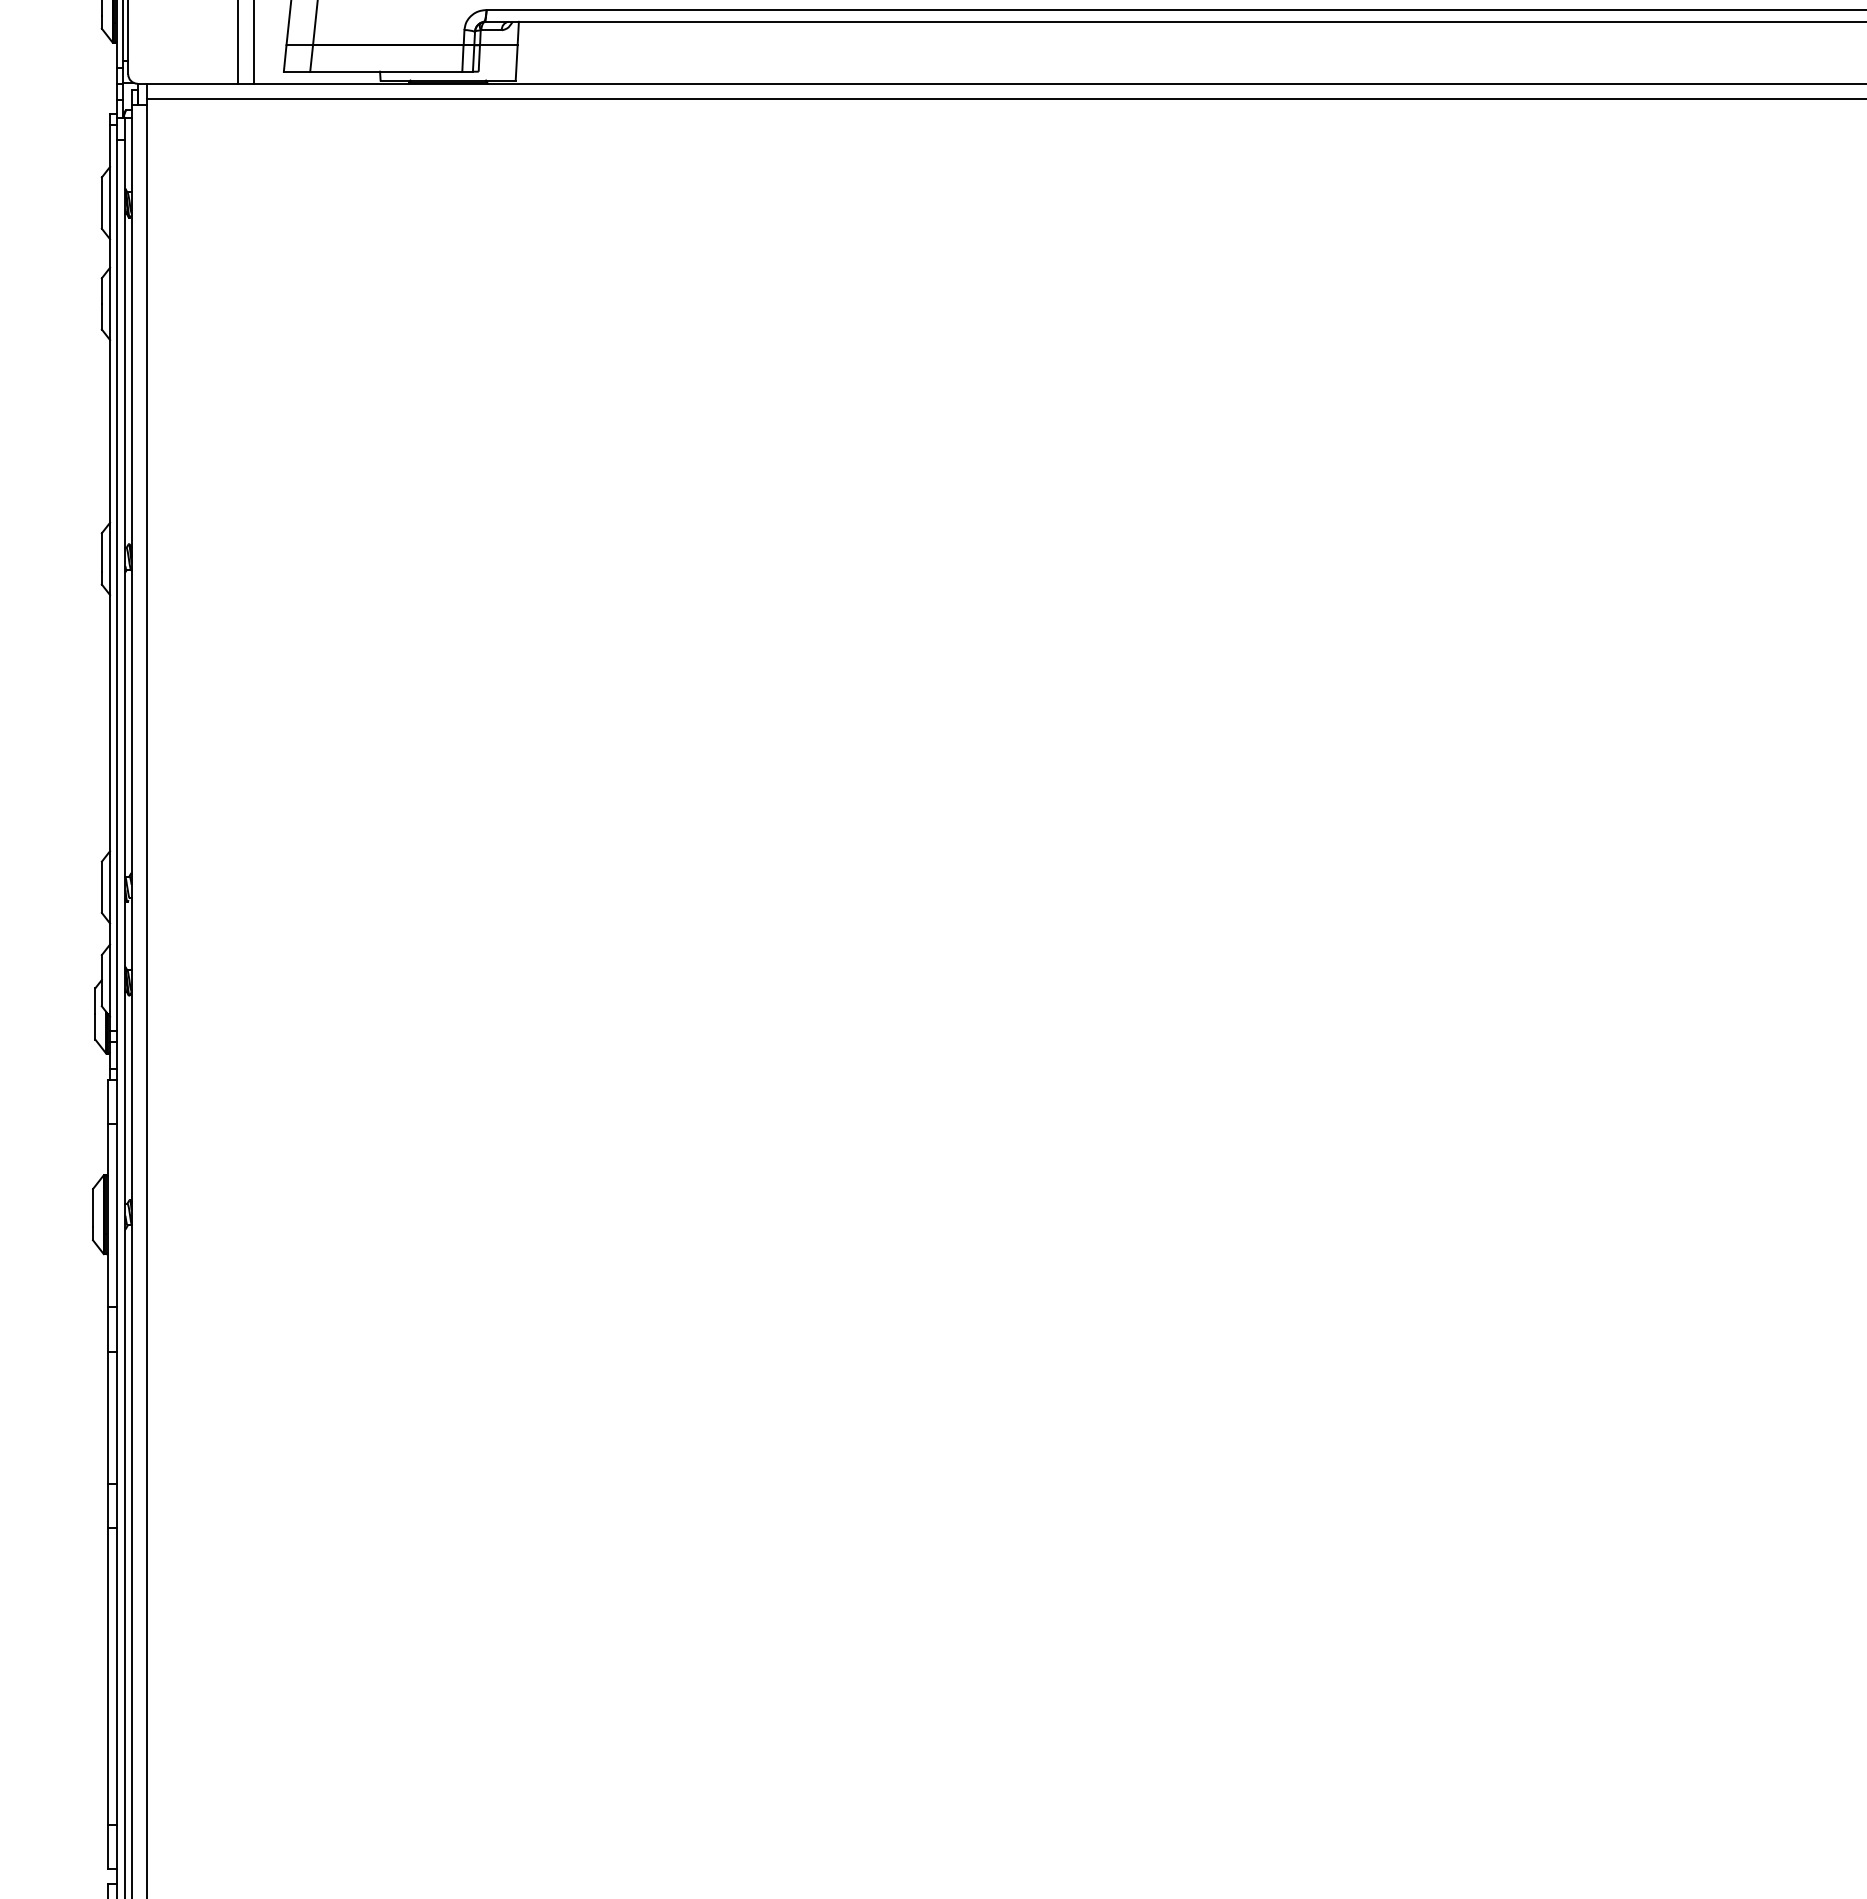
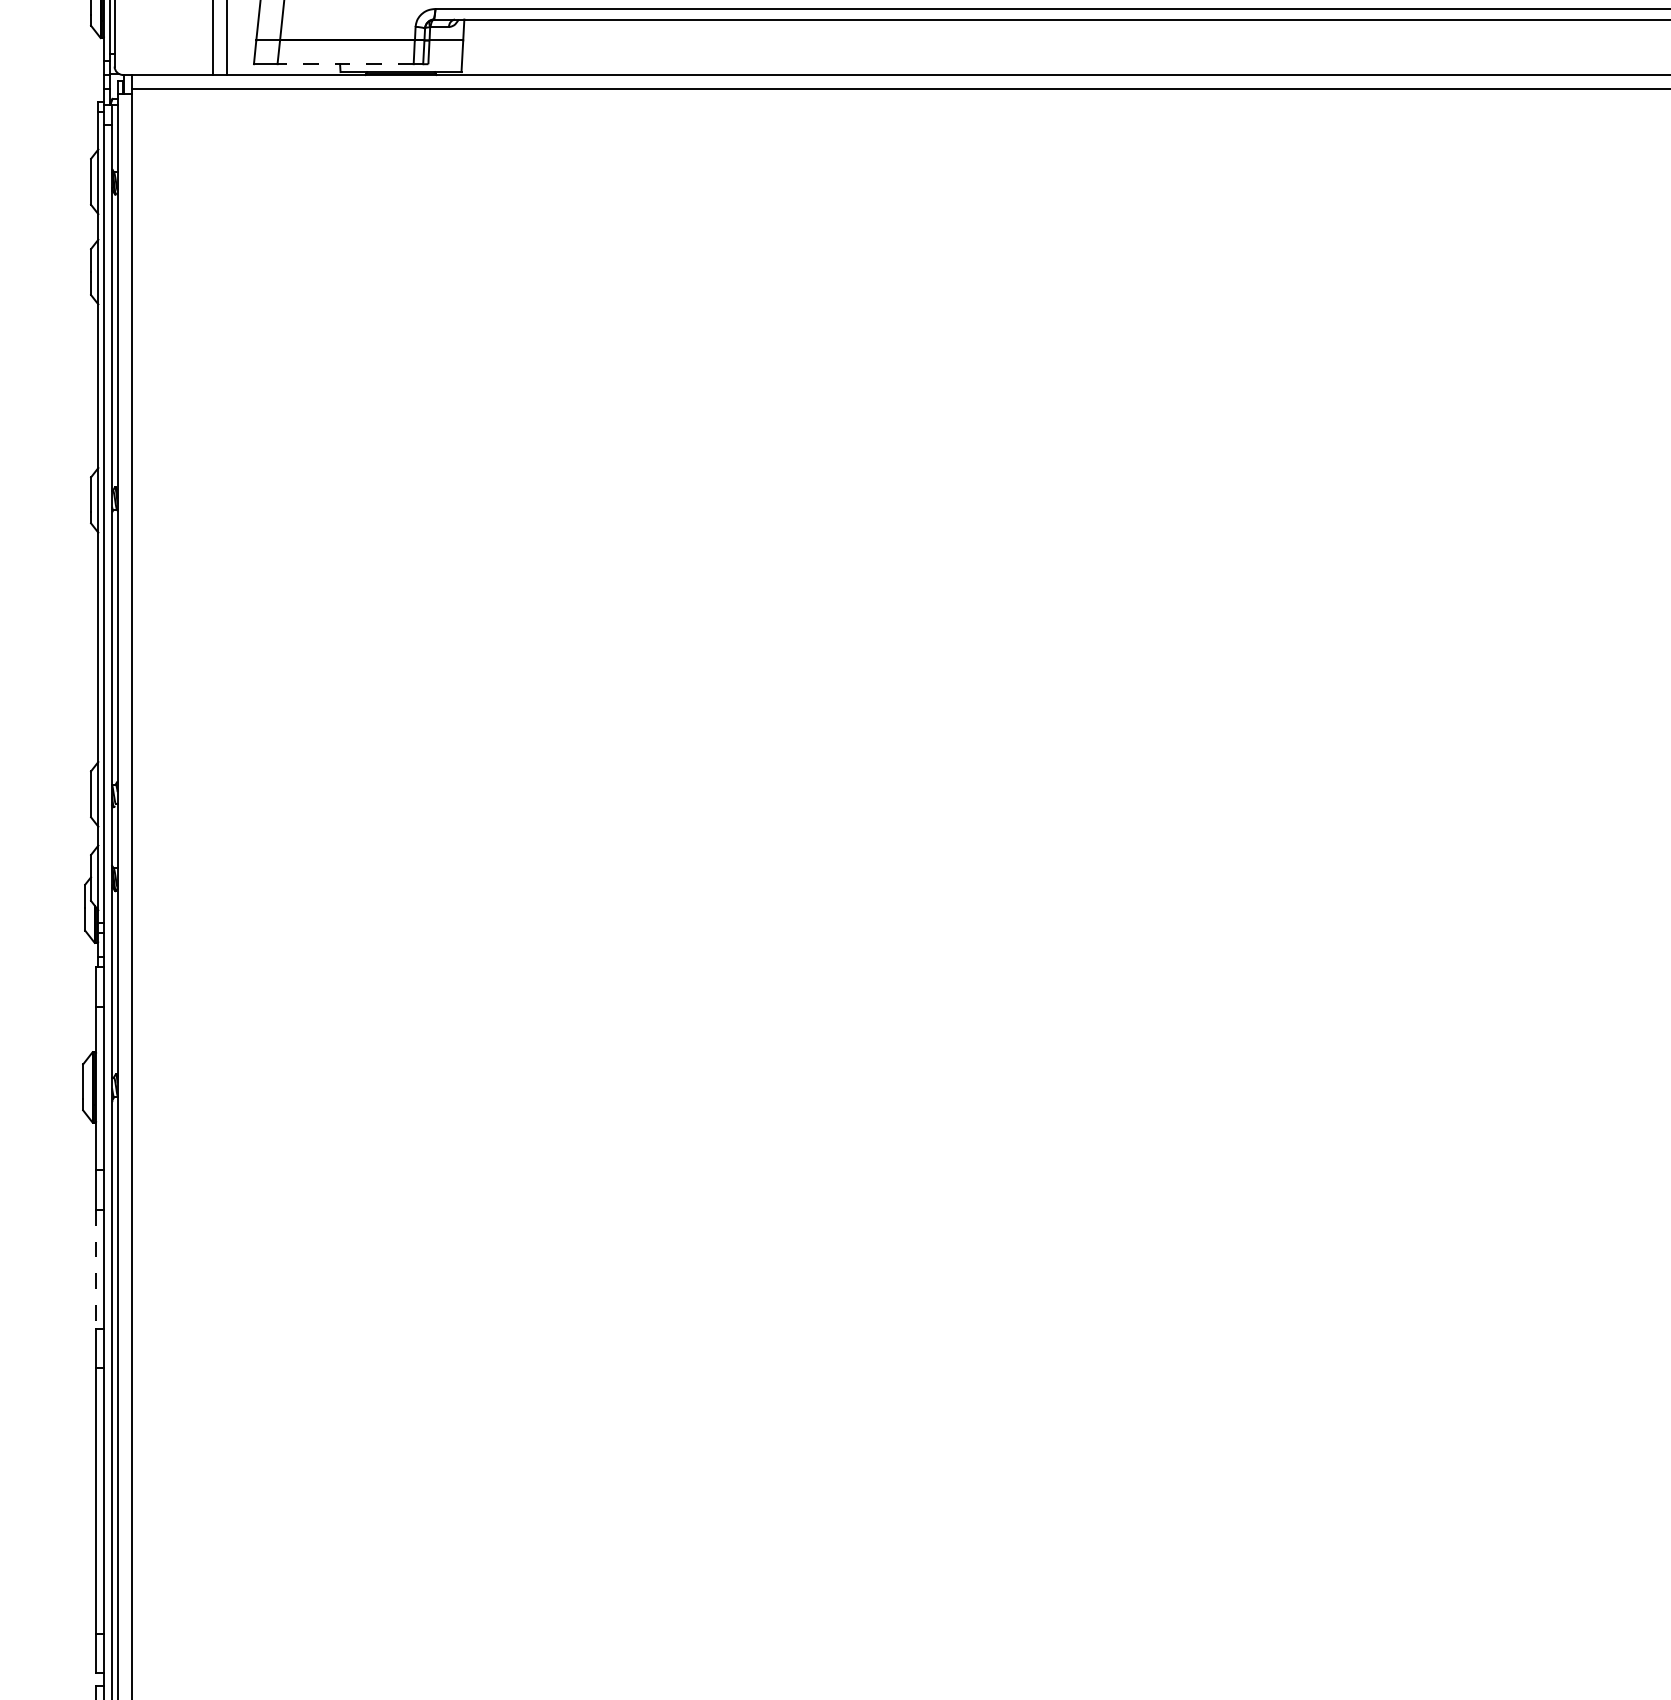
line: (385, 71) -> (344, 64), solid -> dashed
line: (107, 1418) -> (96, 1269), solid -> dashed

